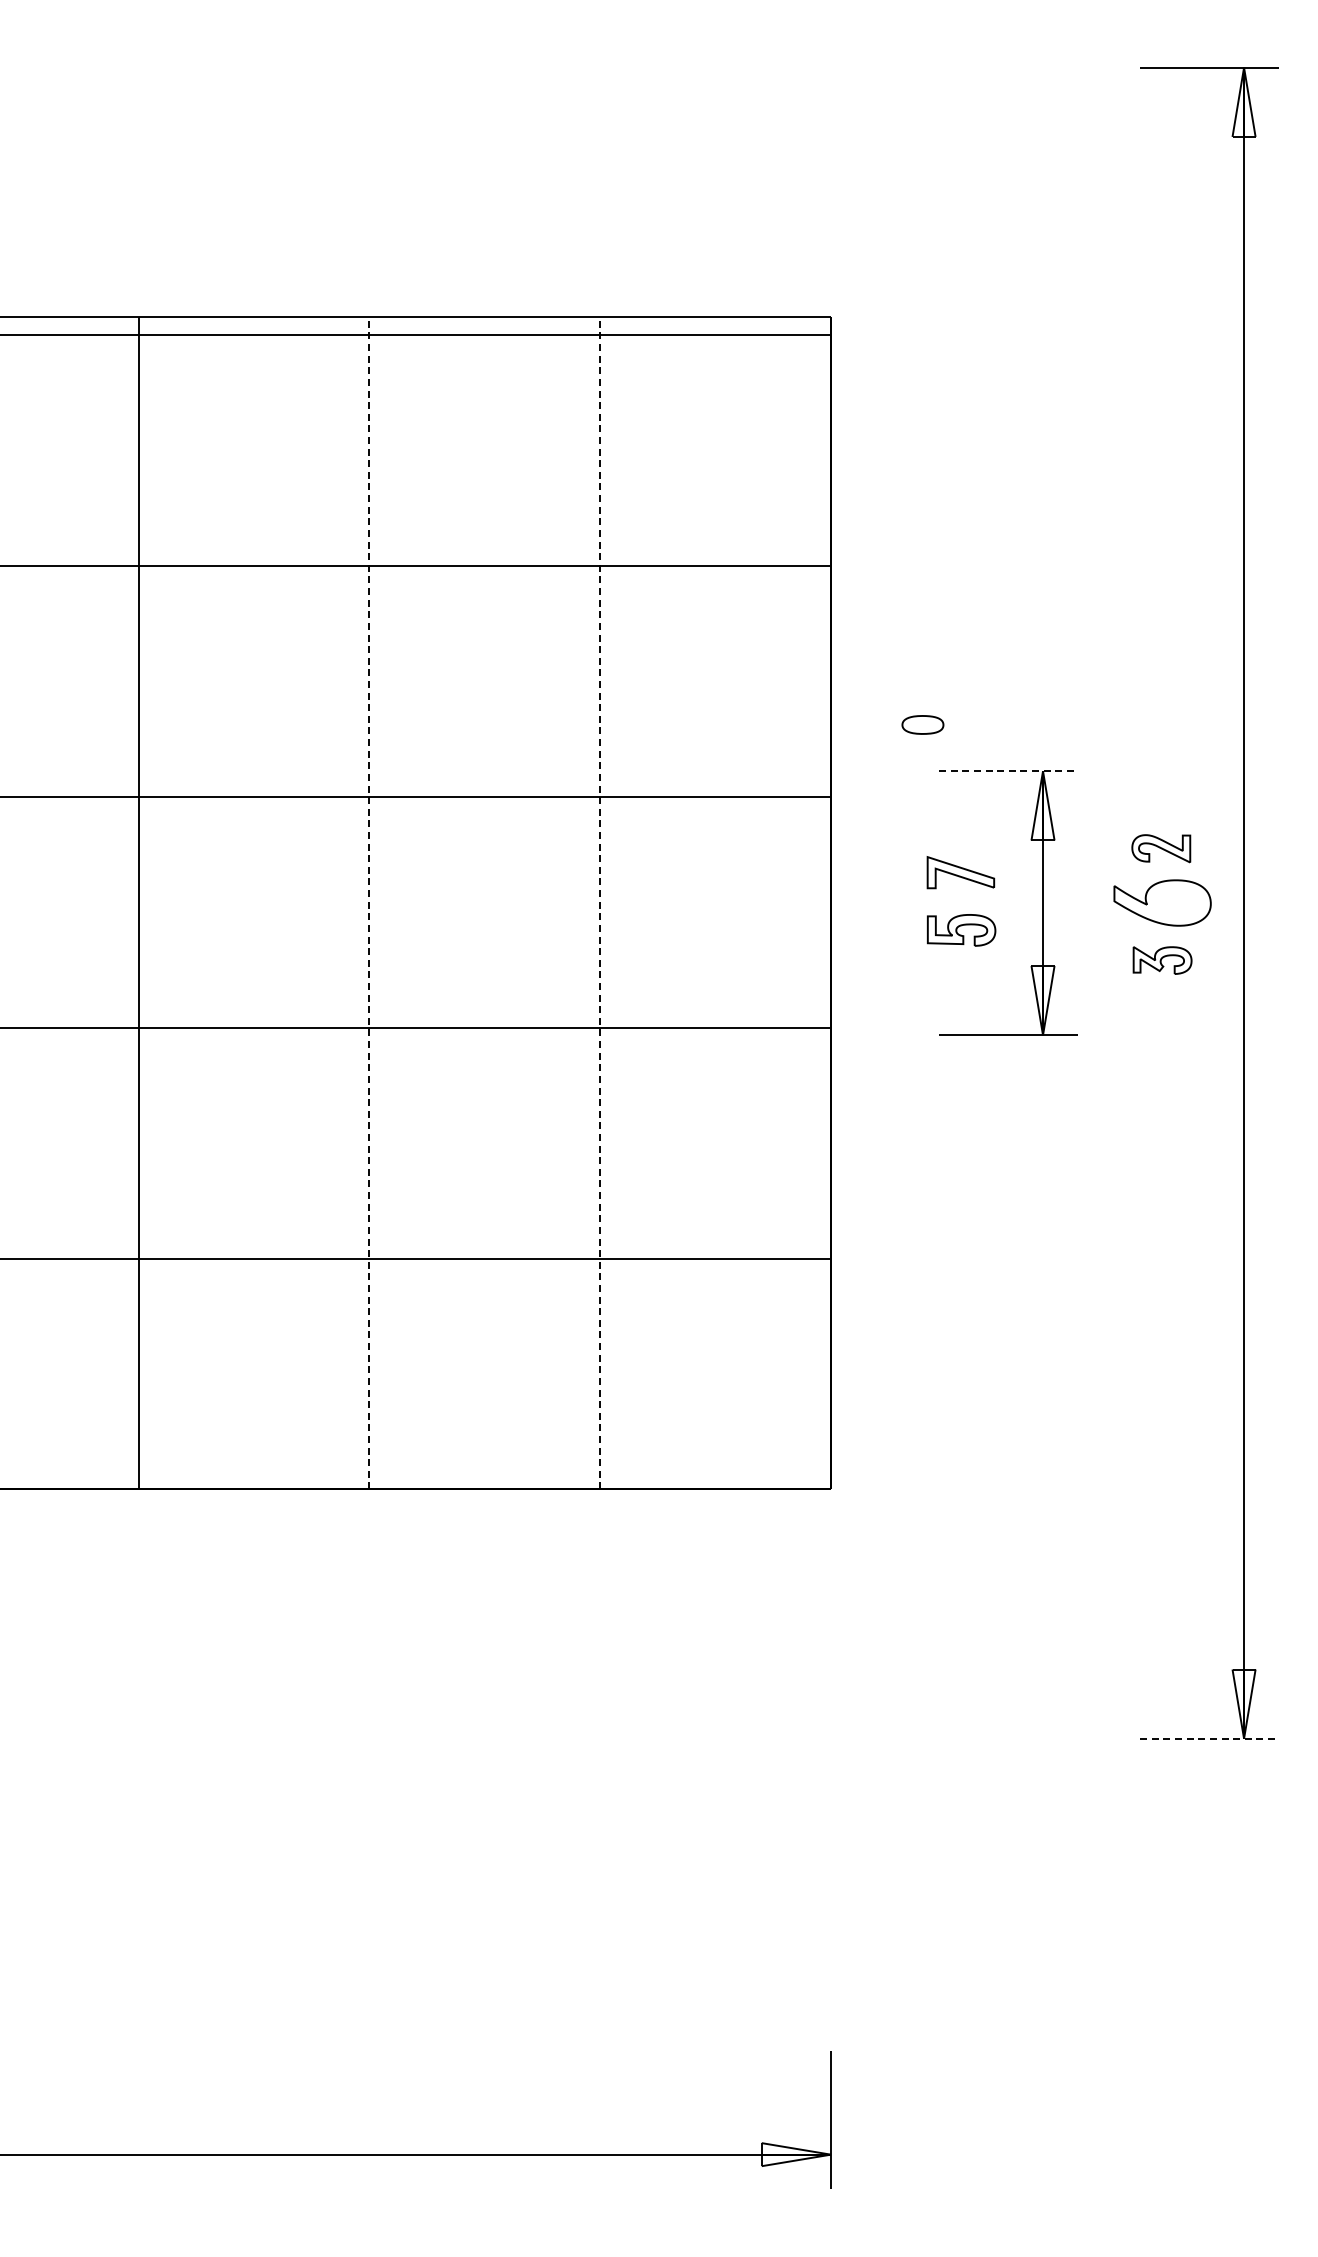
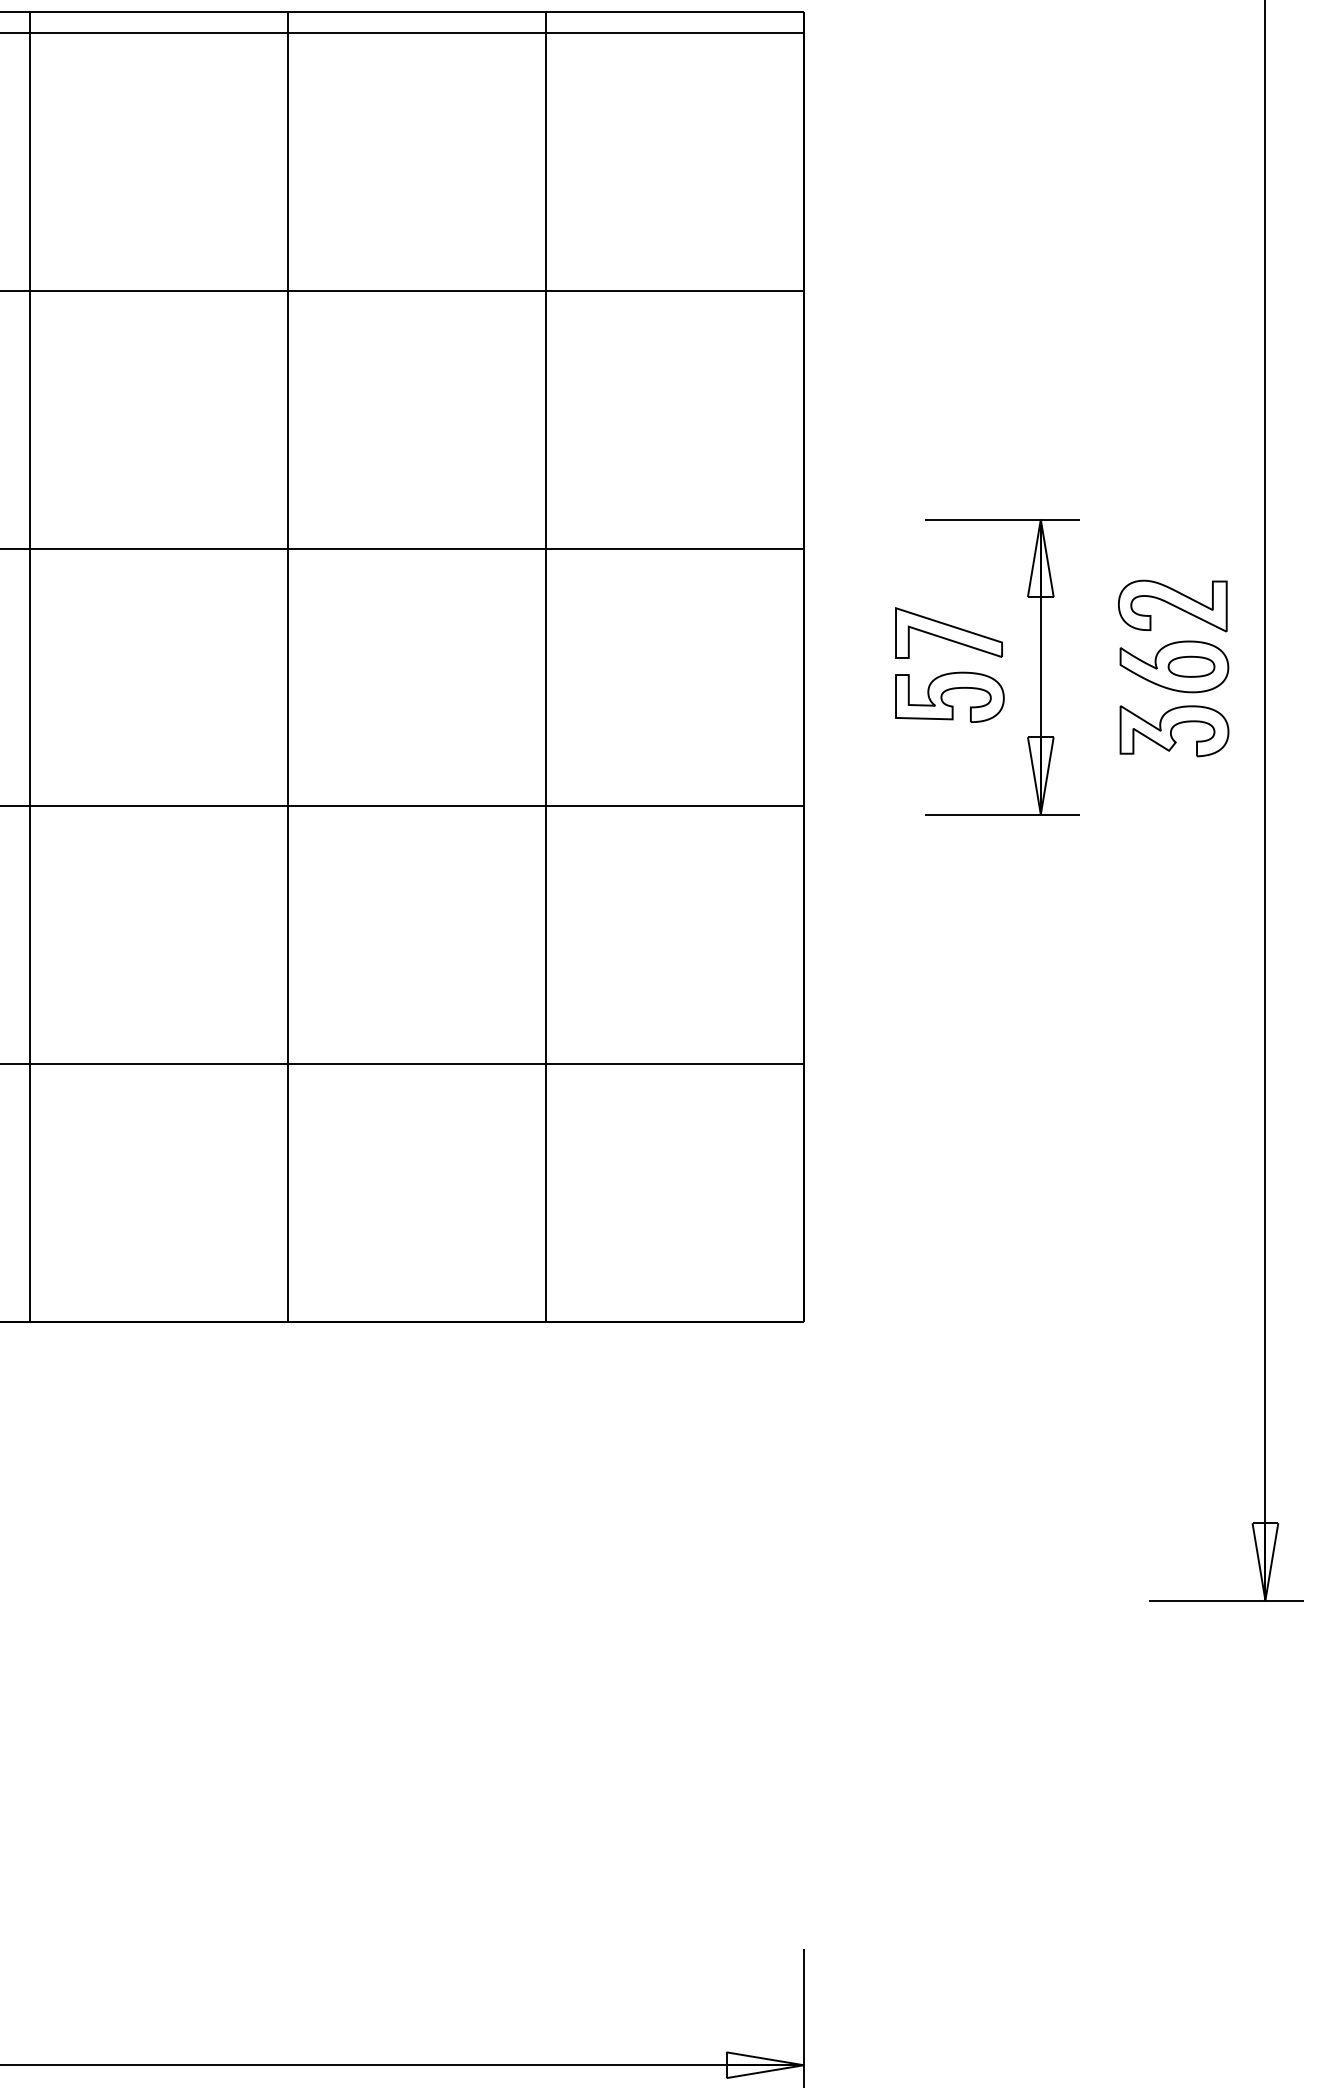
part: (922, 724) -> (1191, 666), moved
line: (1008, 771) -> (1002, 519), dashed -> solid
part: (1161, 848) -> (1173, 605), size x1.67
part: (960, 872) -> (948, 632), size x1.43
line: (369, 902) -> (288, 666), dashed -> solid
line: (600, 902) -> (546, 666), dashed -> solid
part: (961, 930) -> (949, 697), size x1.43
part: (1162, 960) -> (1174, 731), size x1.67
line: (1209, 1738) -> (1226, 1600), dashed -> solid

